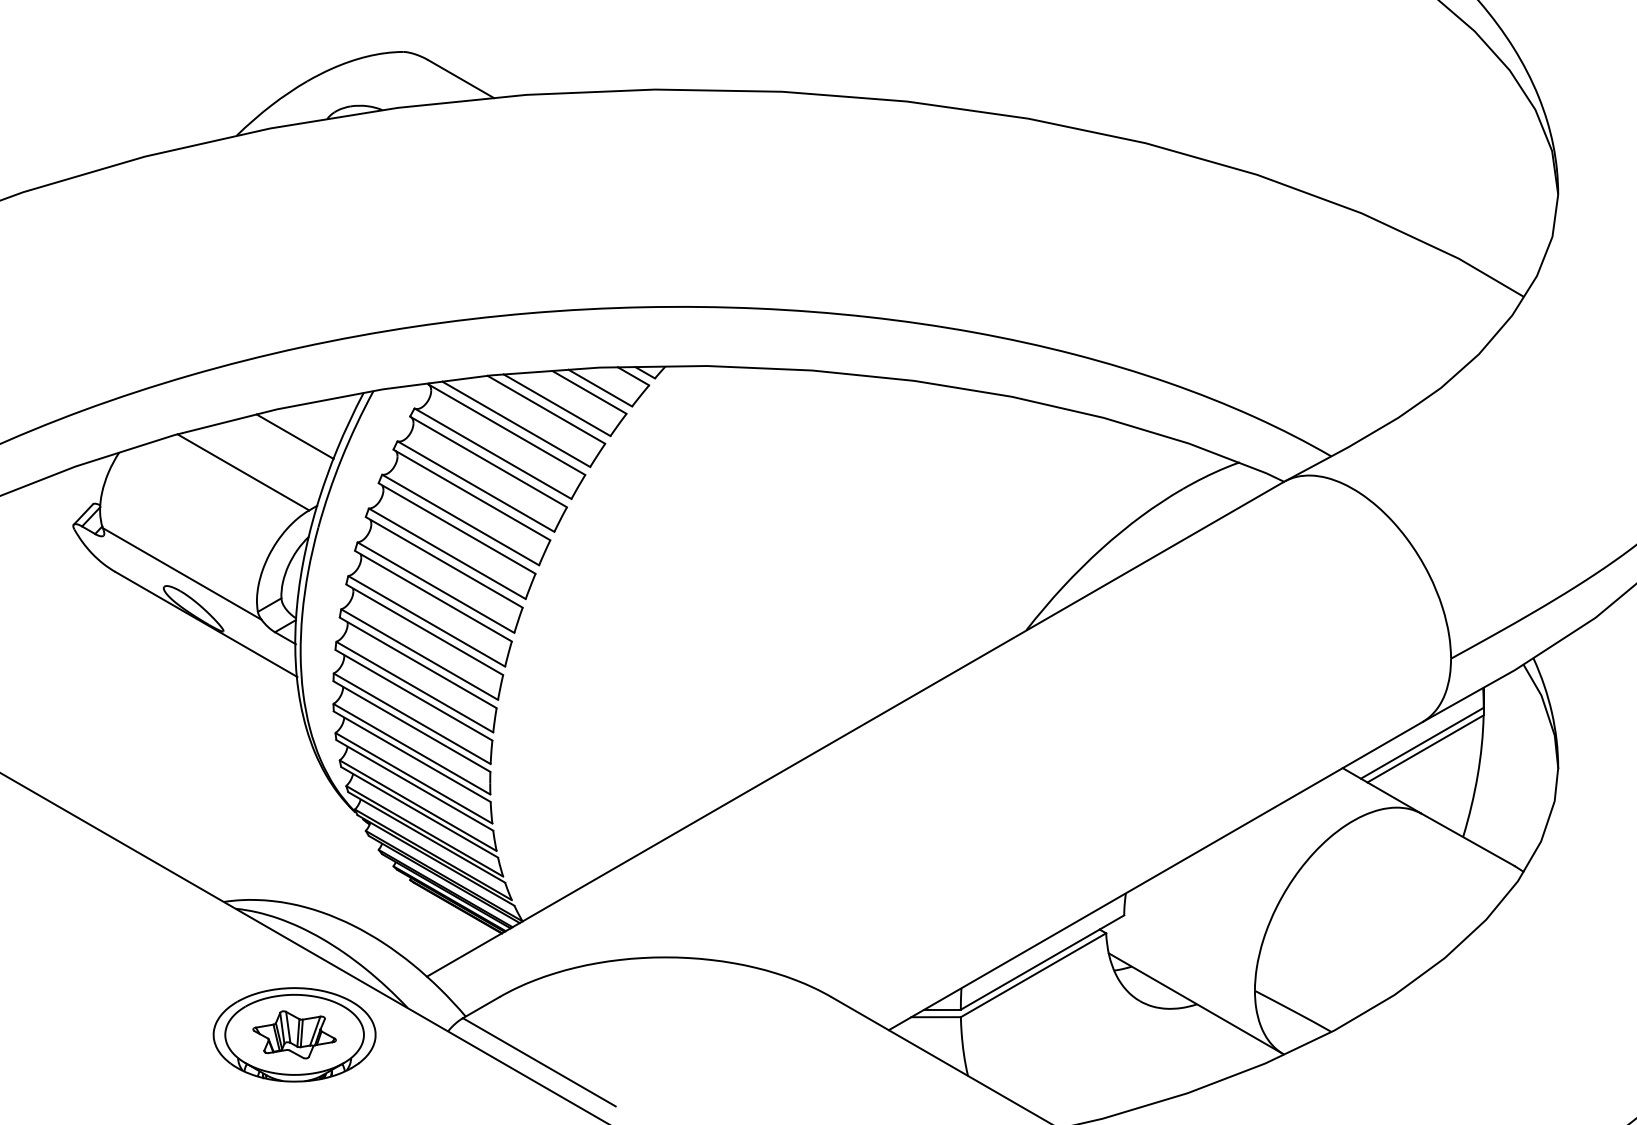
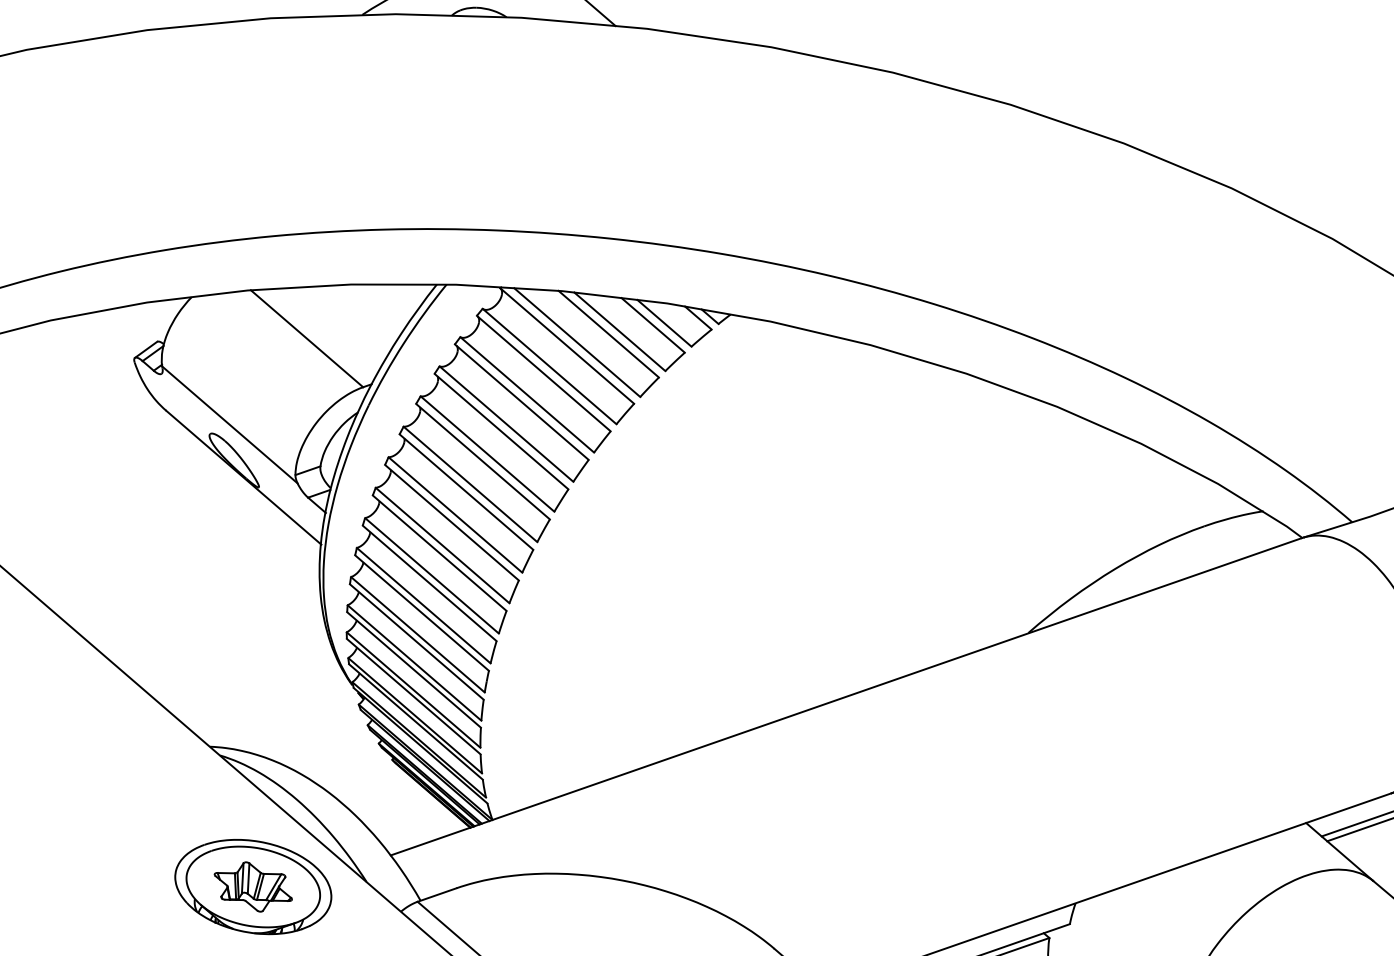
line: (294, 436) -> (362, 313), removed

